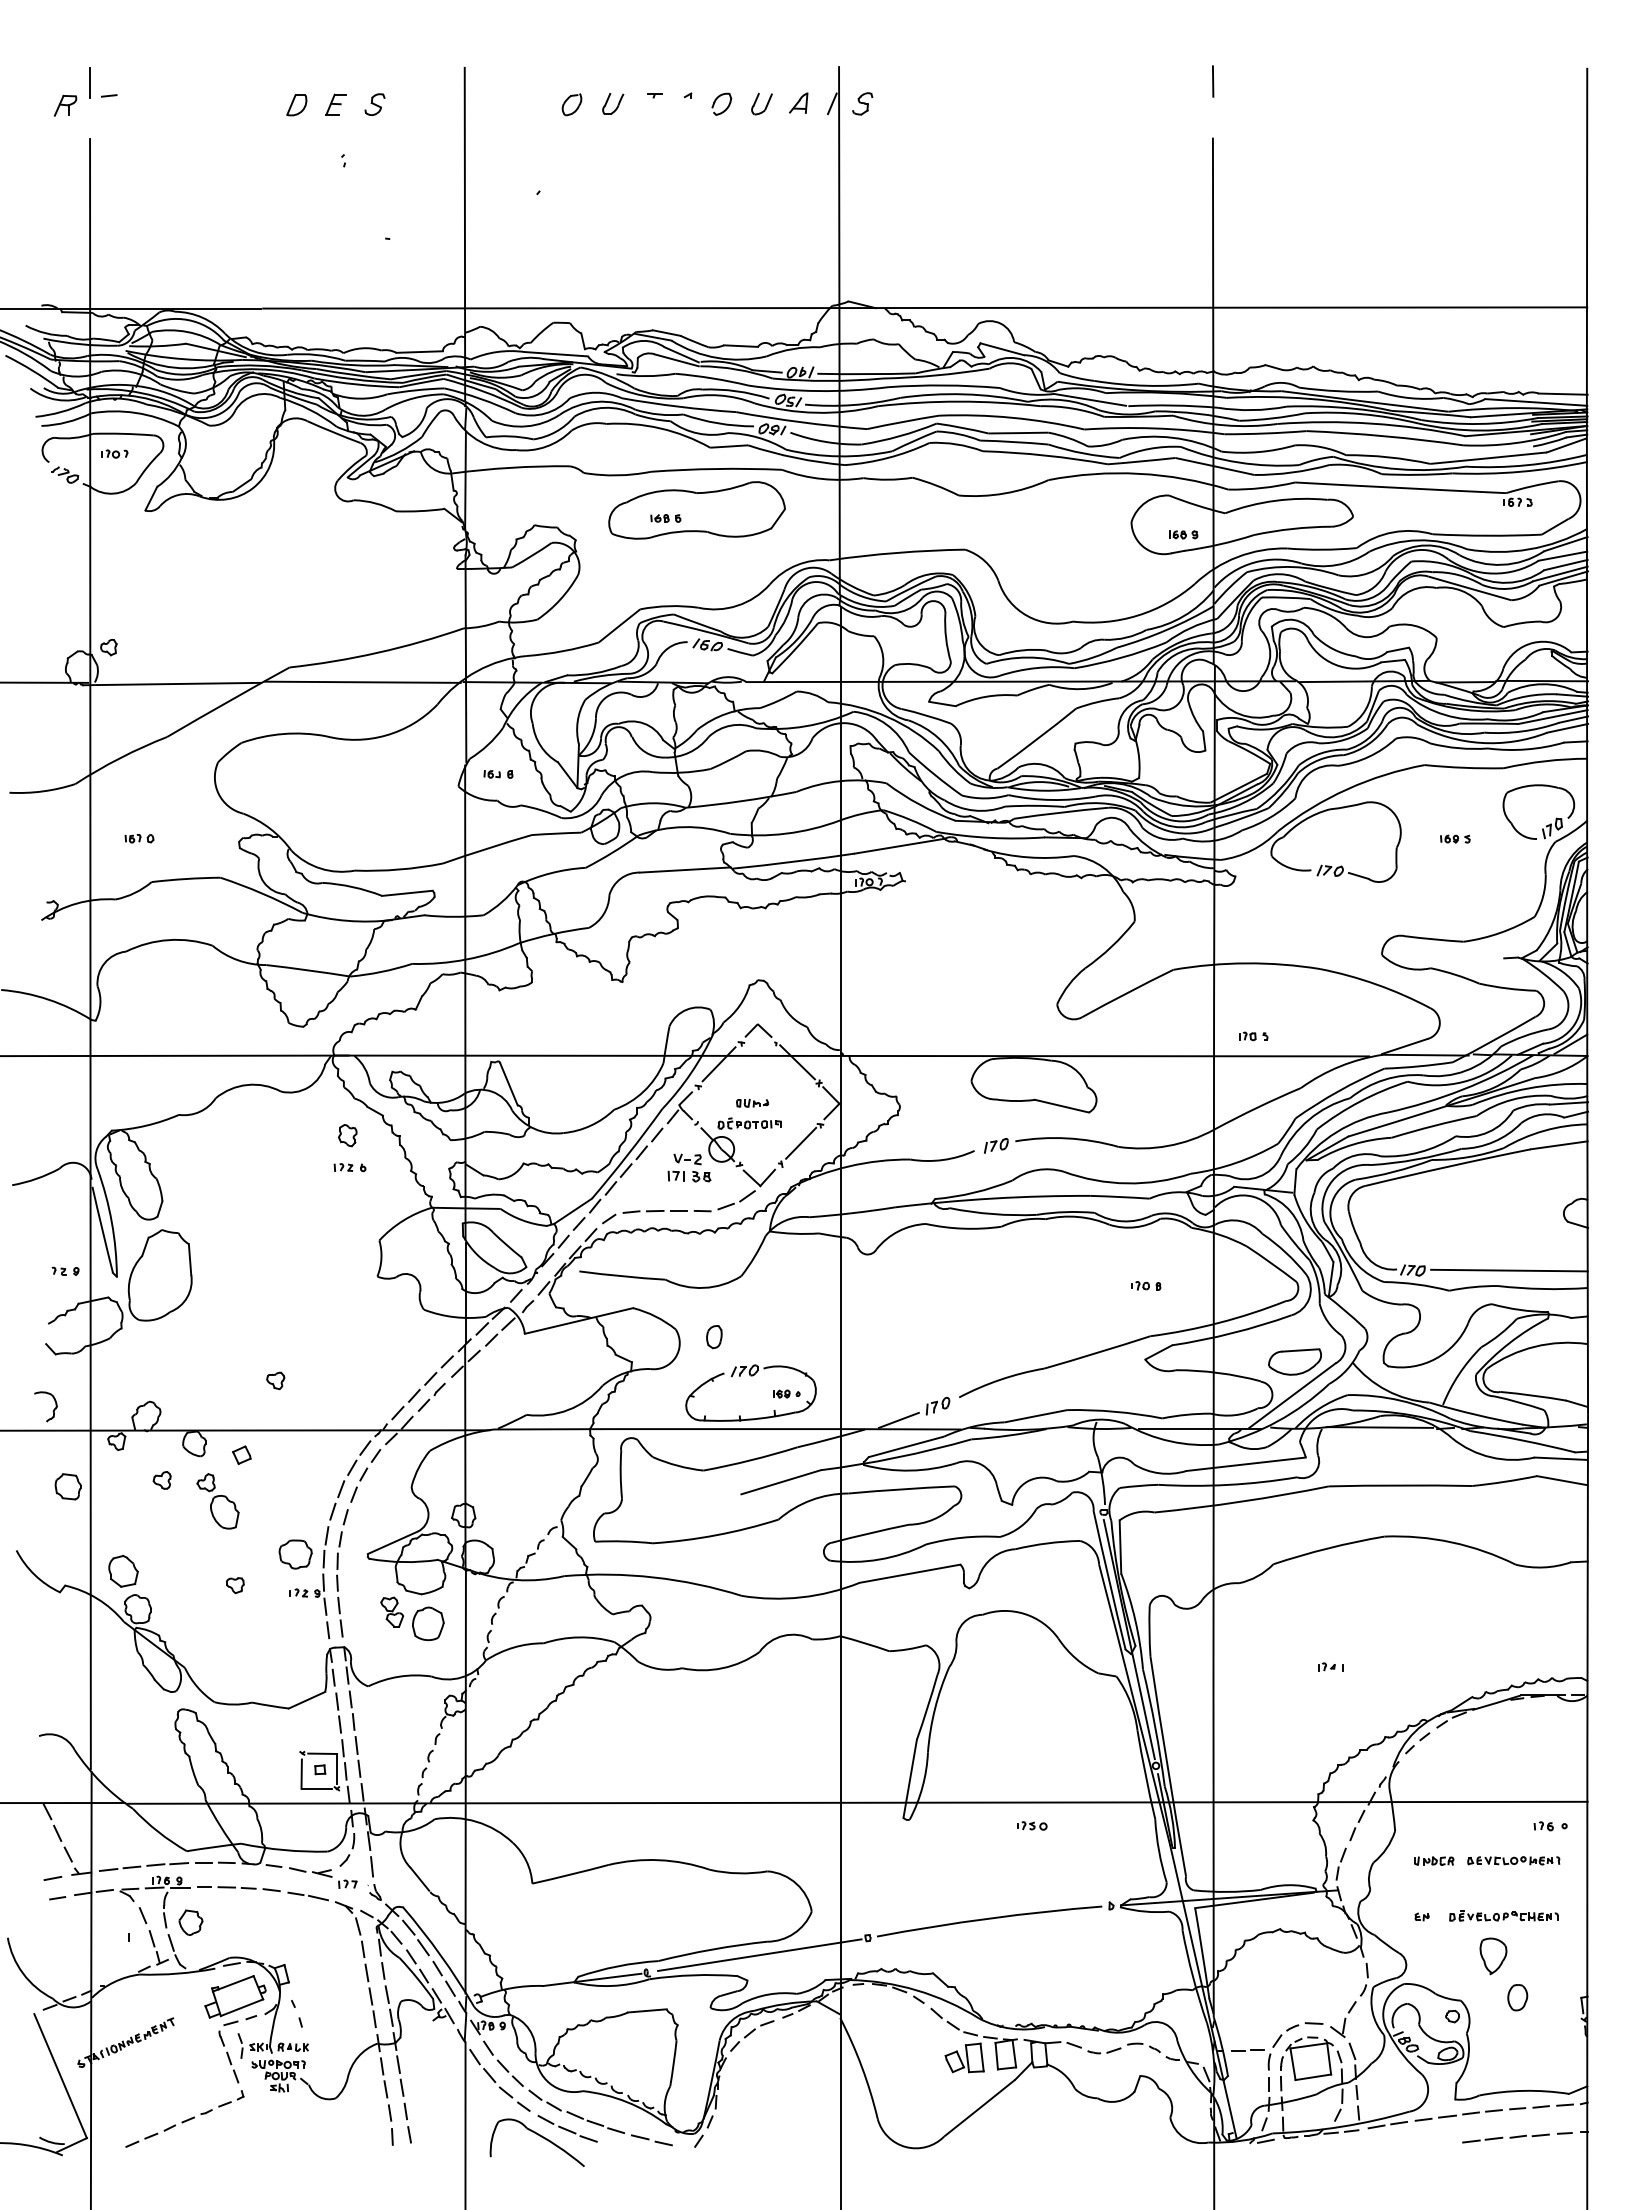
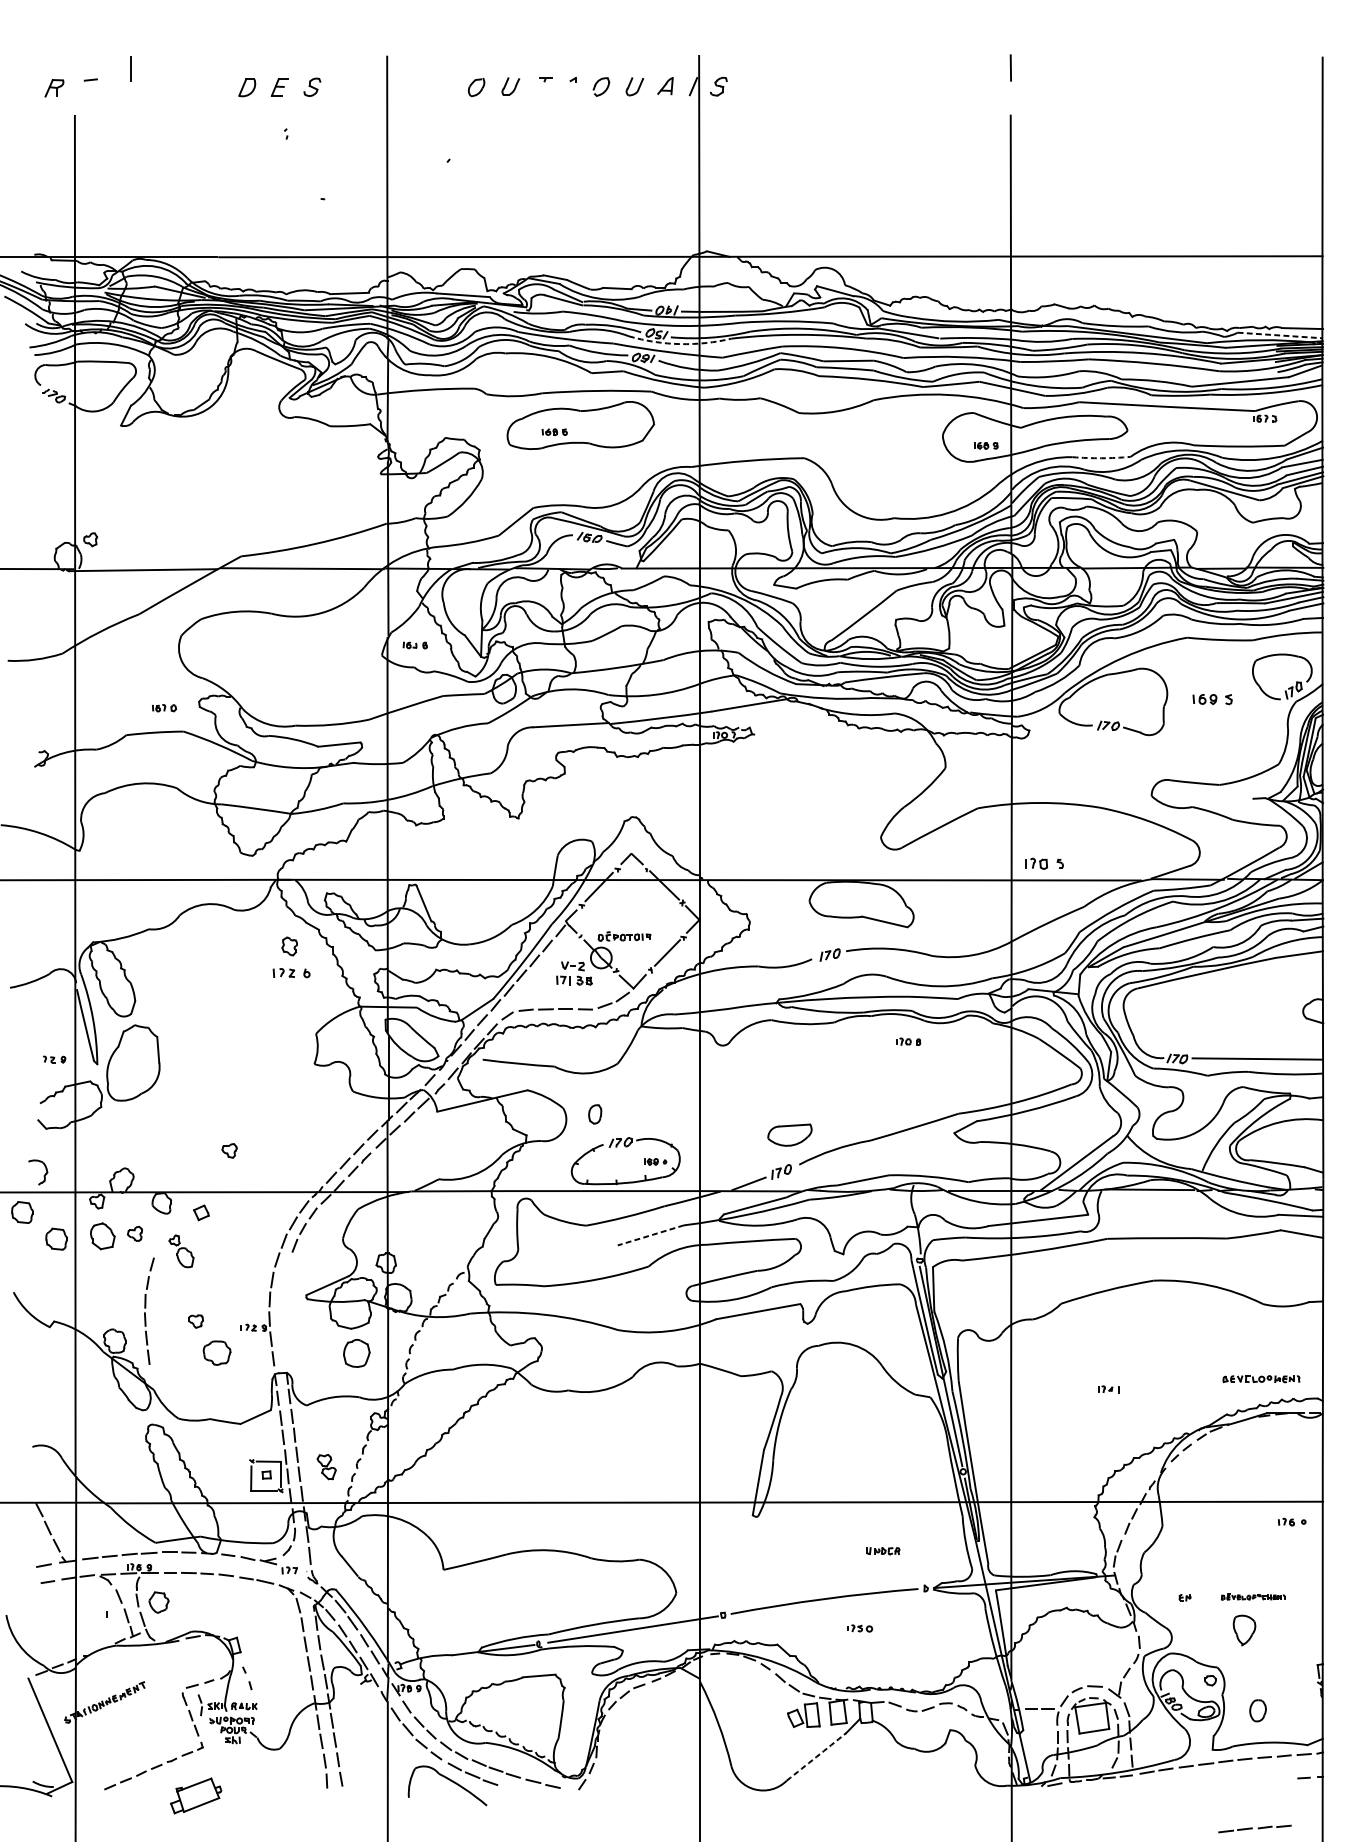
line: (89, 82) -> (130, 68), moved
line: (1536, 402) -> (1280, 335), solid -> dashed
arc: (816, 412) -> (680, 343), solid -> dashed
part: (114, 453) -> (95, 378), removed
arc: (1322, 549) -> (1102, 458), solid -> dashed
part: (139, 838) -> (164, 708), moved
part: (1455, 838) -> (1212, 698), size x1.6
part: (1253, 1036) -> (1044, 863), size x1.6
part: (752, 1102) -> (626, 918), removed
part: (349, 1167) -> (291, 973), size x1.4
part: (1146, 1285) -> (908, 1041), moved
part: (1294, 1361) -> (789, 1134), moved
part: (26, 1454) -> (21, 1212), added
line: (781, 1482) -> (651, 1235), solid -> dashed
part: (217, 1501) -> (181, 1251), size x0.7
part: (295, 1554) -> (216, 1353), moved
part: (123, 1570) -> (102, 1235), moved
part: (342, 1573) -> (149, 1311), moved
part: (392, 1611) -> (326, 1466), moved
part: (1032, 1825) -> (860, 1628), moved
part: (1434, 1860) -> (883, 1550), moved
part: (1513, 1860) -> (1261, 1378), moved
part: (1503, 1915) -> (1252, 1596), size x0.7
part: (235, 1996) -> (196, 1795), moved
part: (1517, 1997) -> (1257, 1710), moved
arc: (979, 2108) -> (816, 1757), solid -> dashed
part: (1505, 2138) -> (1254, 1828), moved

